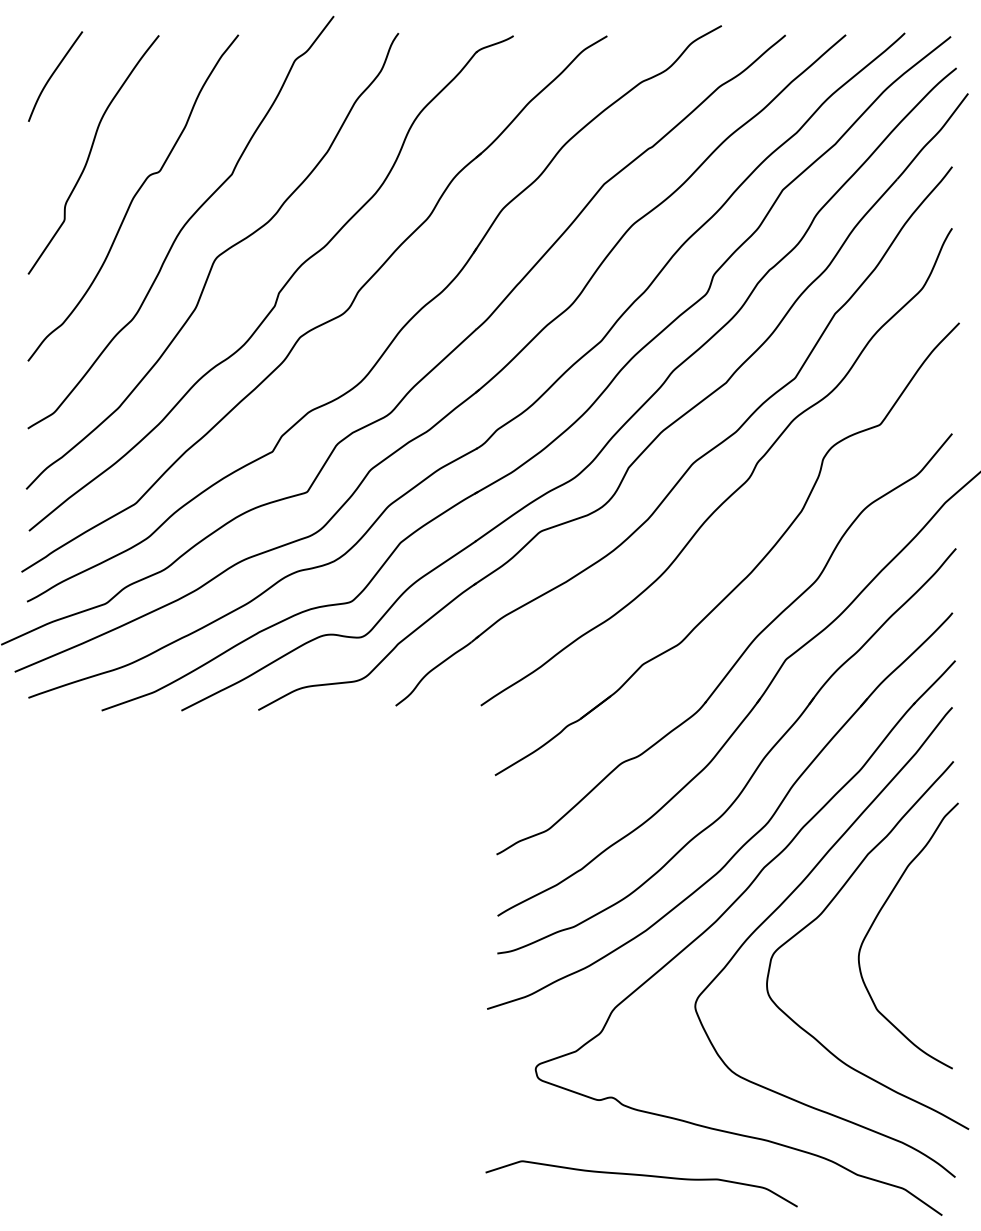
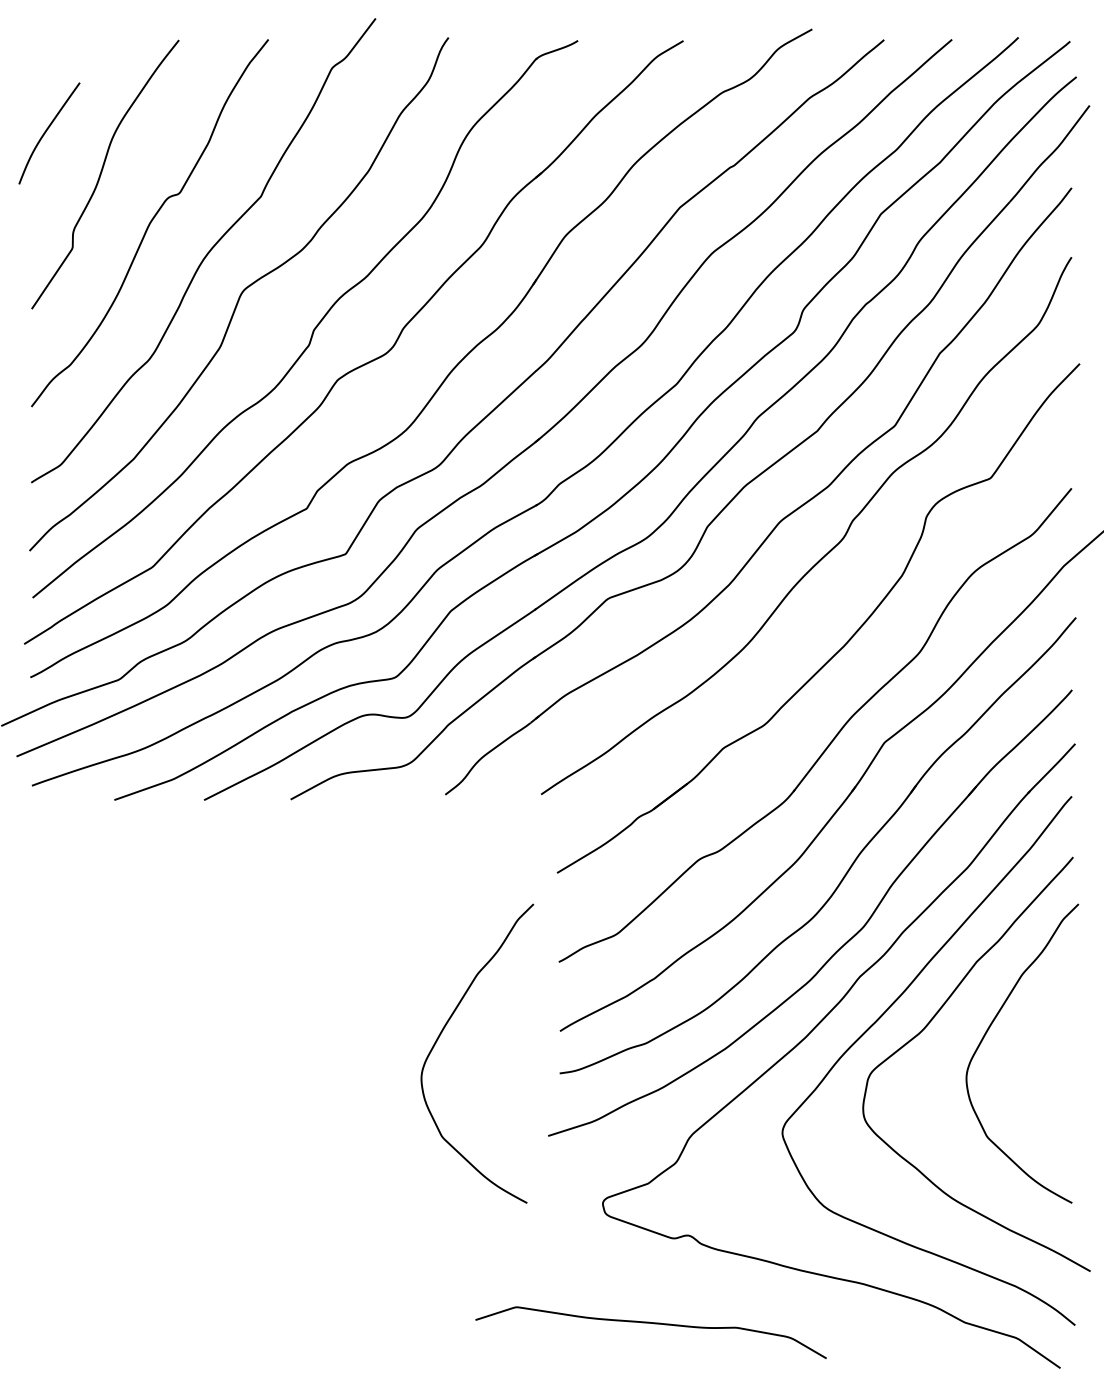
curve: (52, 75) -> (46, 132), moved
curve: (392, 918) -> (441, 1034), added
curve: (644, 1176) -> (654, 1324), moved

